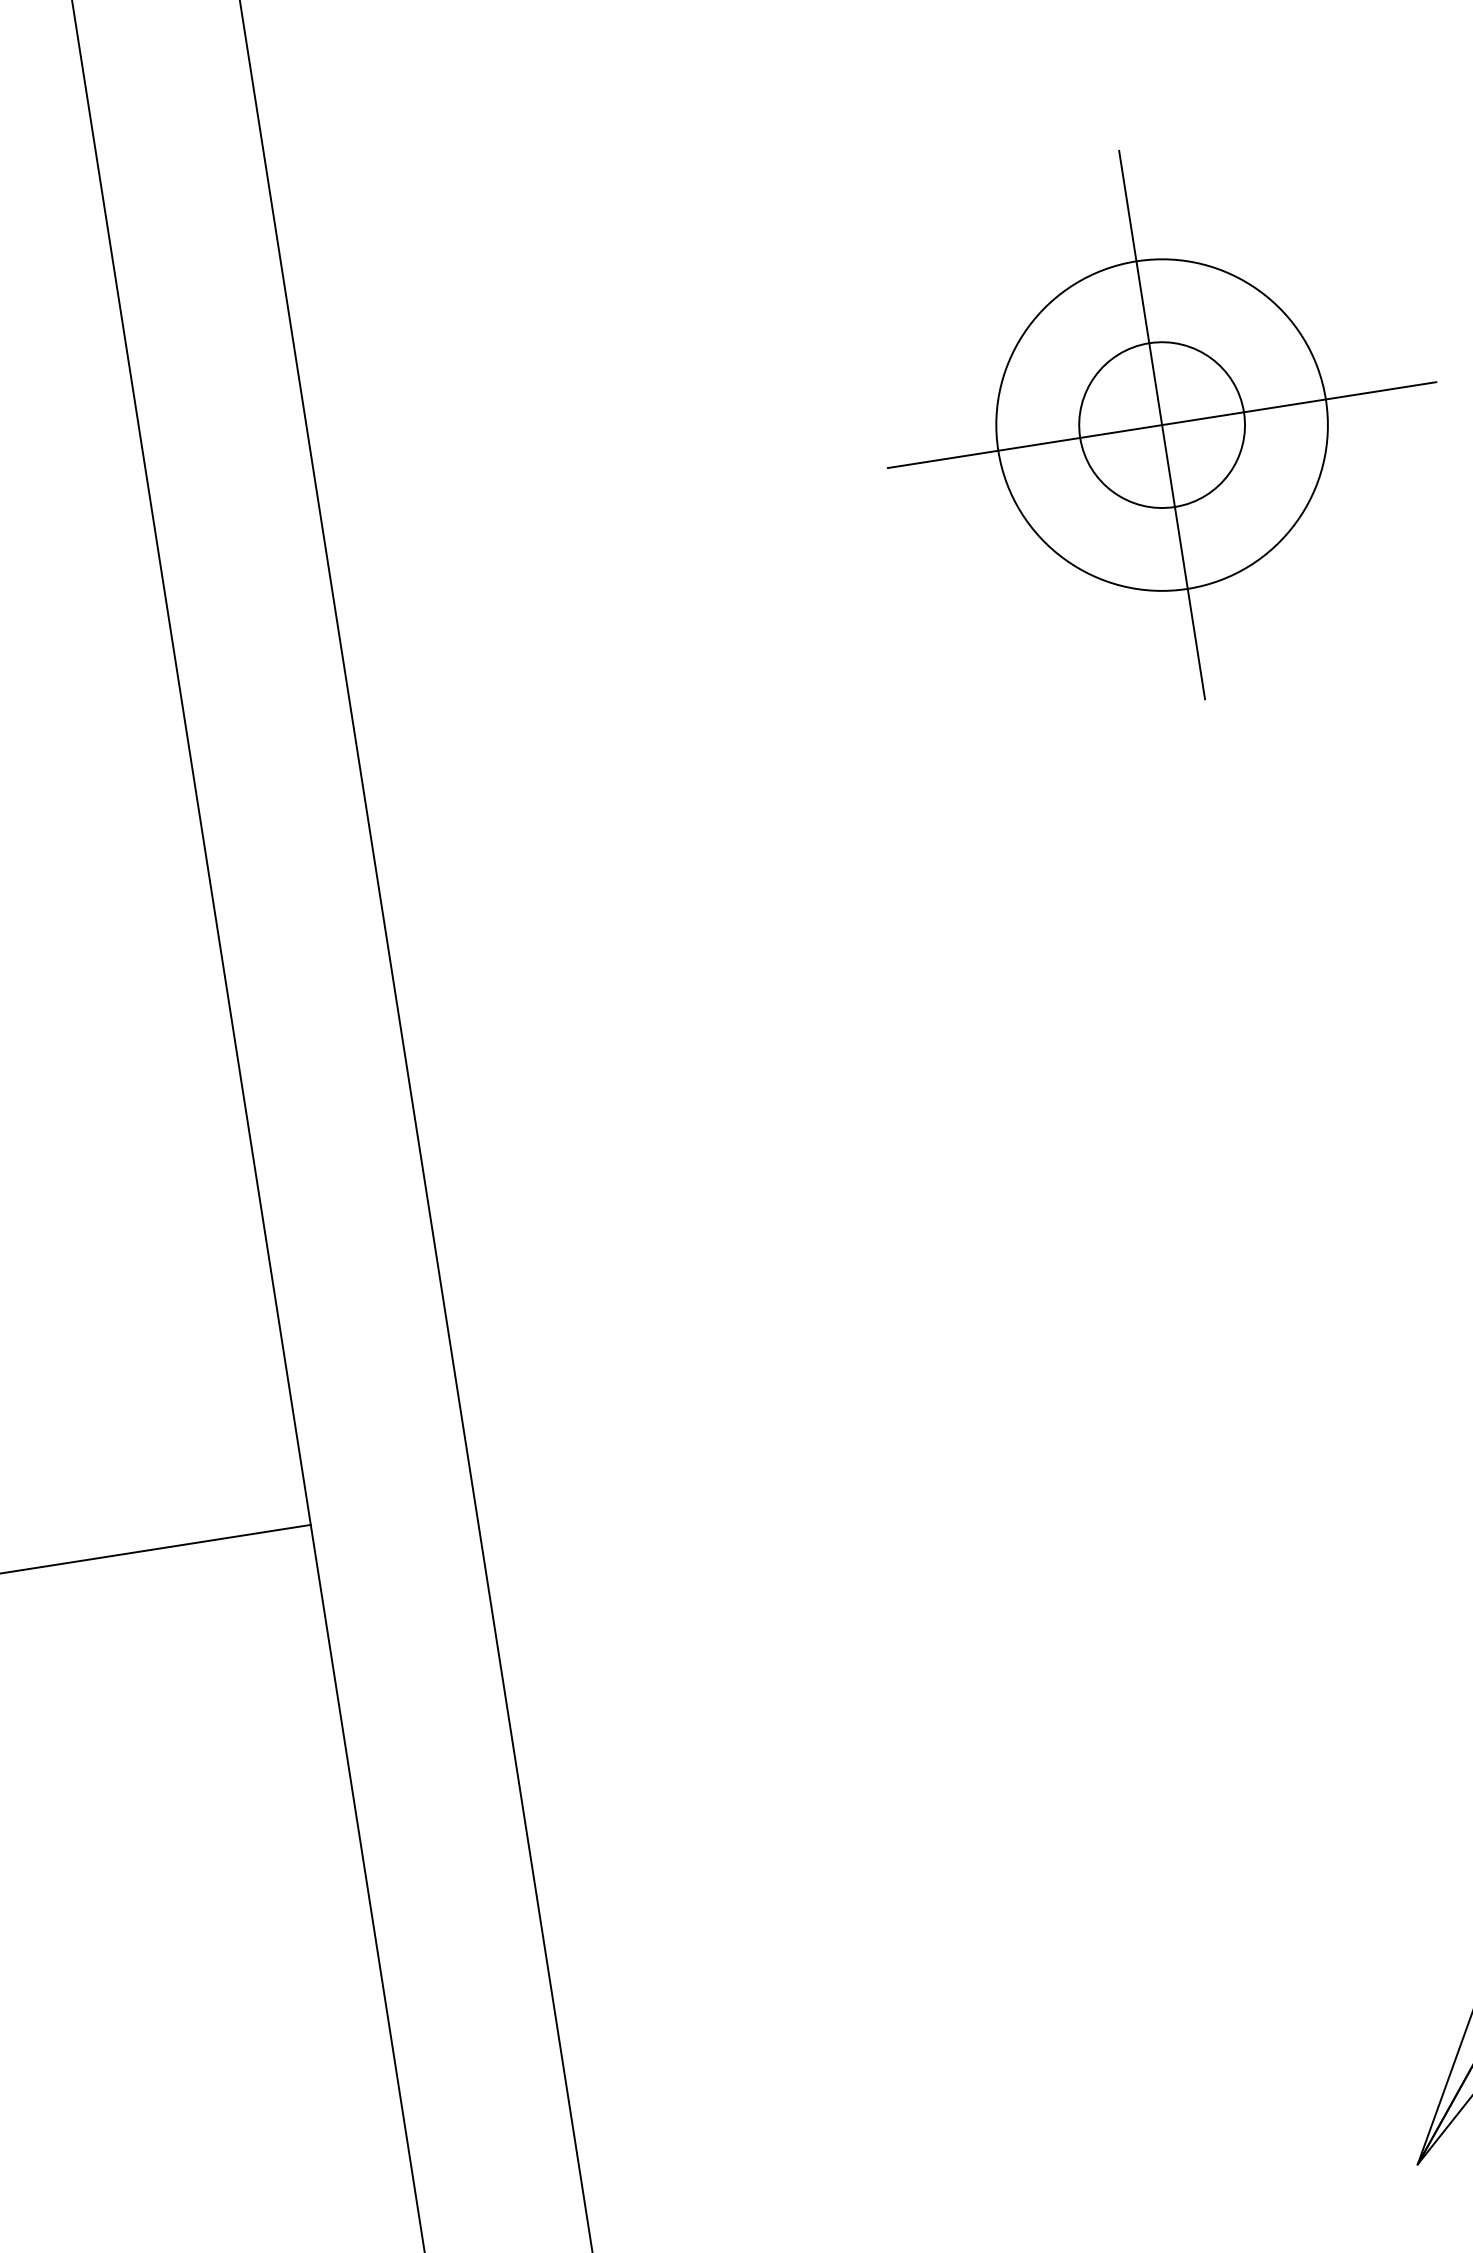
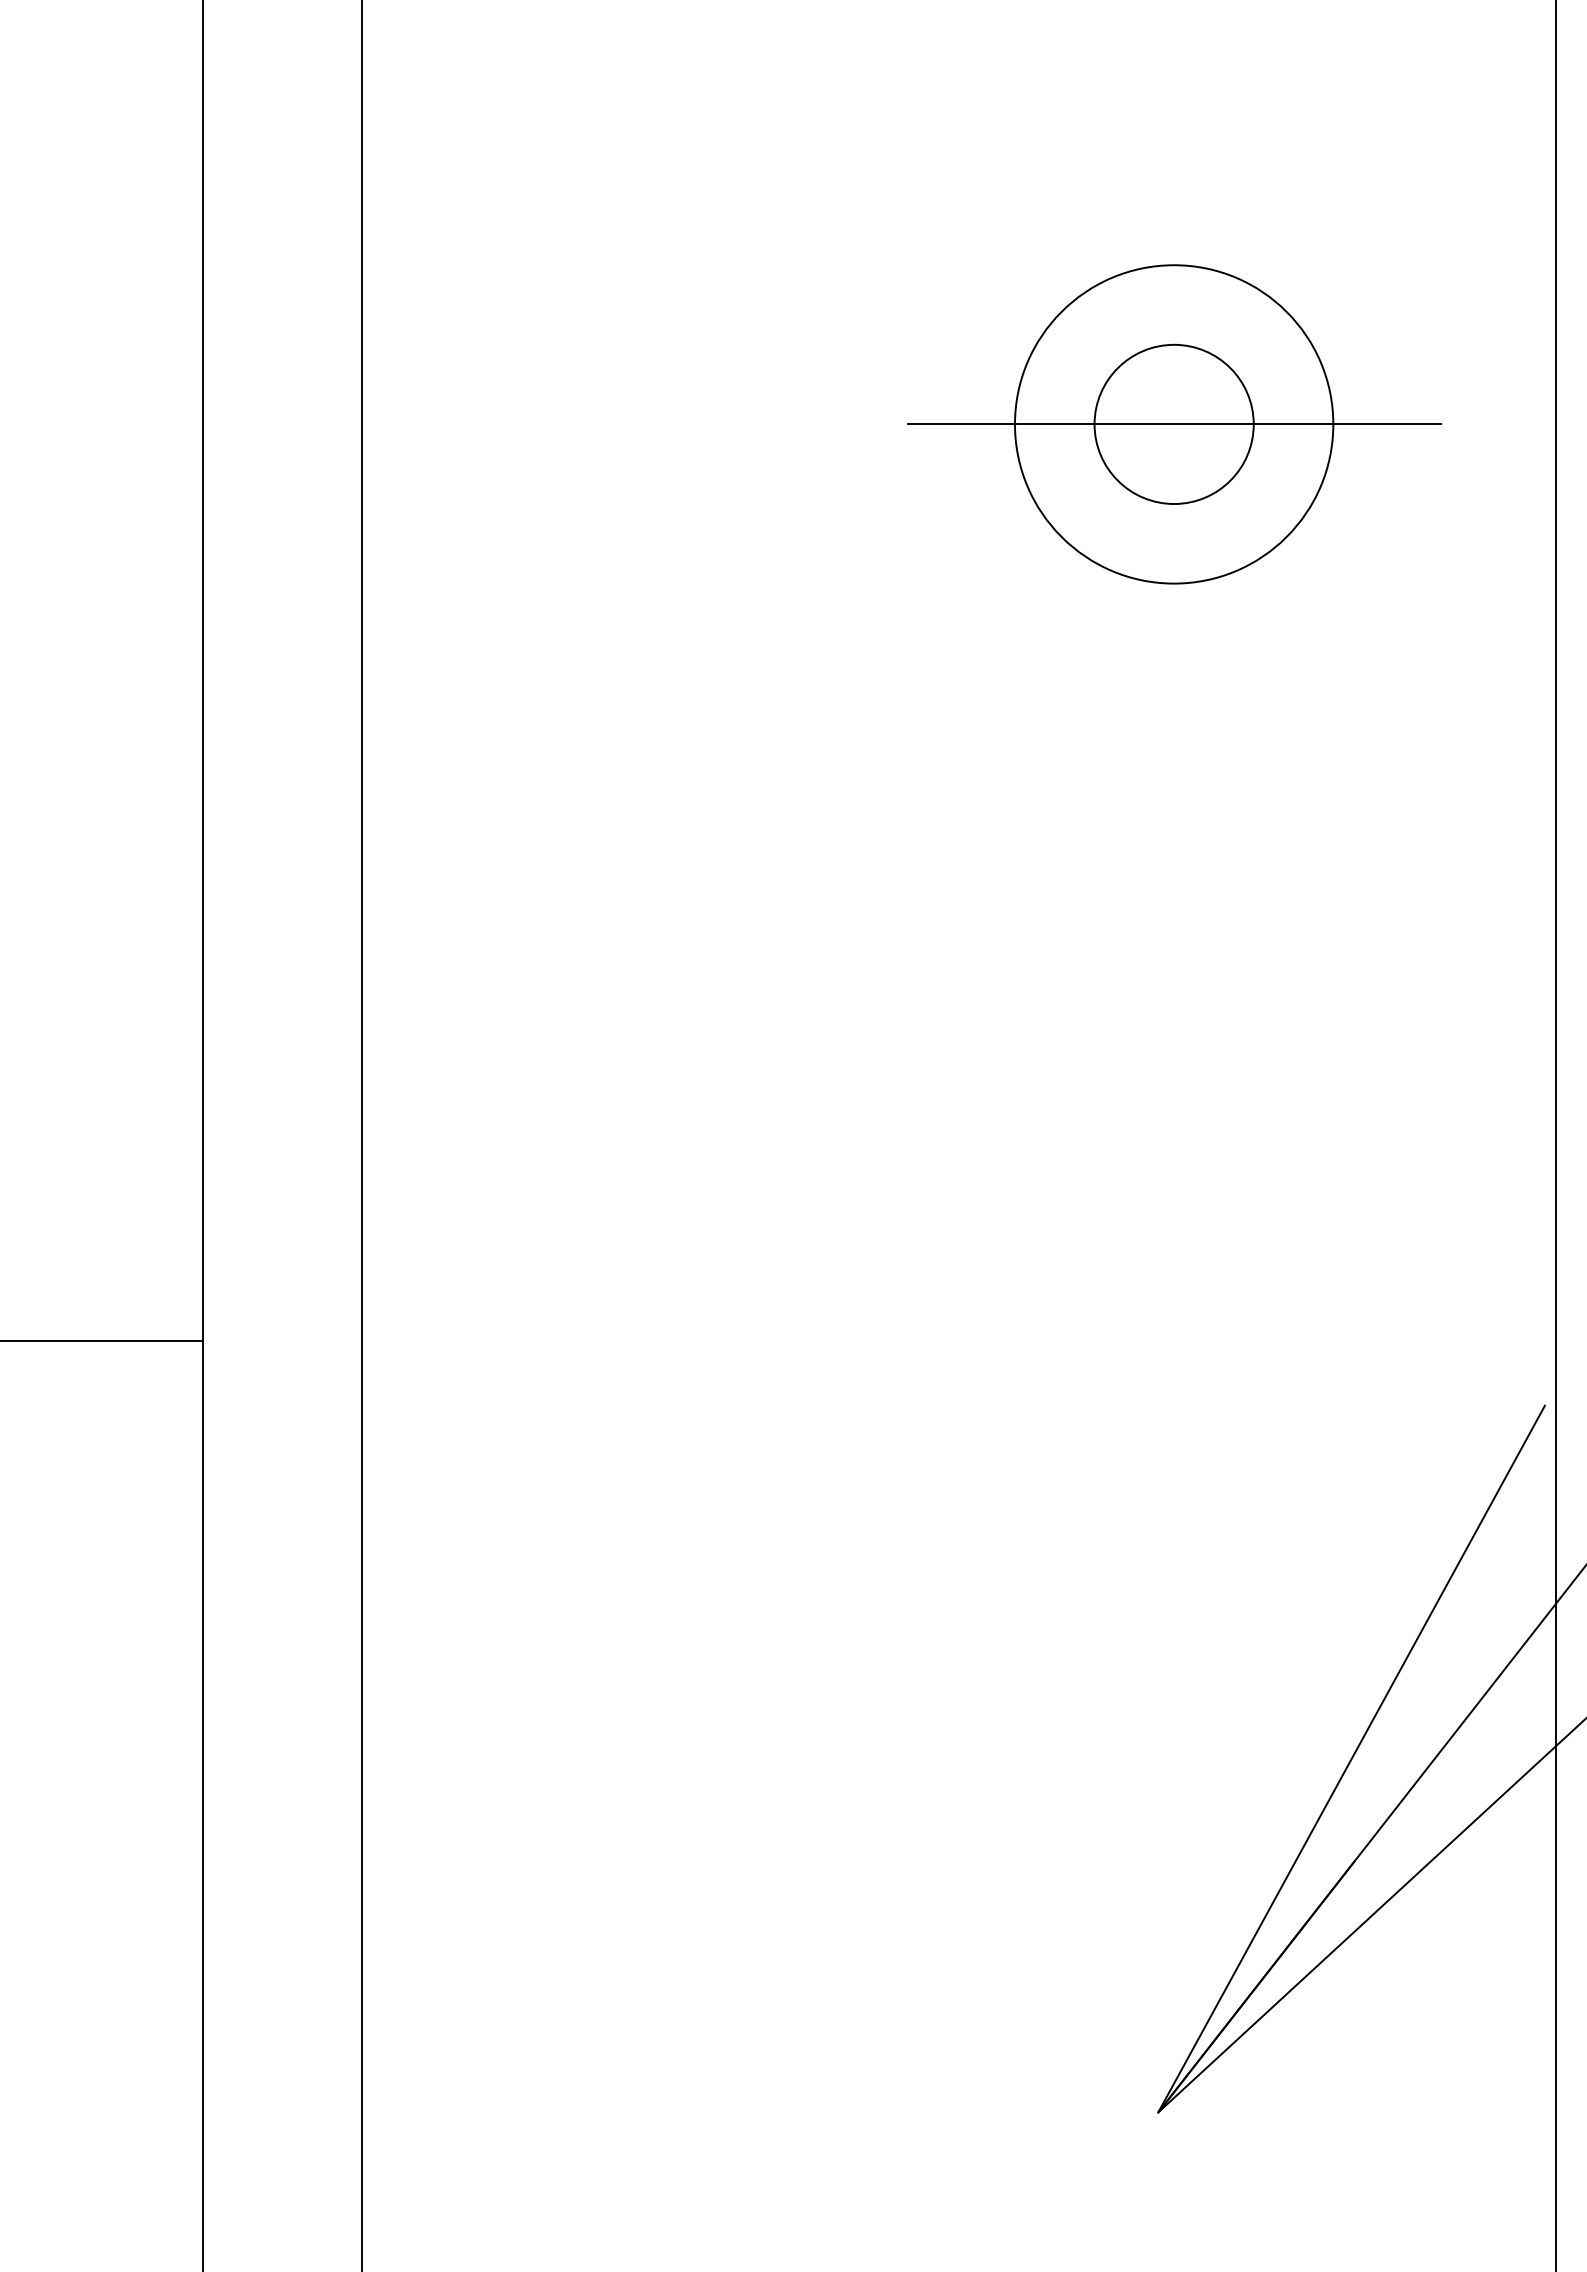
line: (1162, 425) -> (1174, 424), removed

